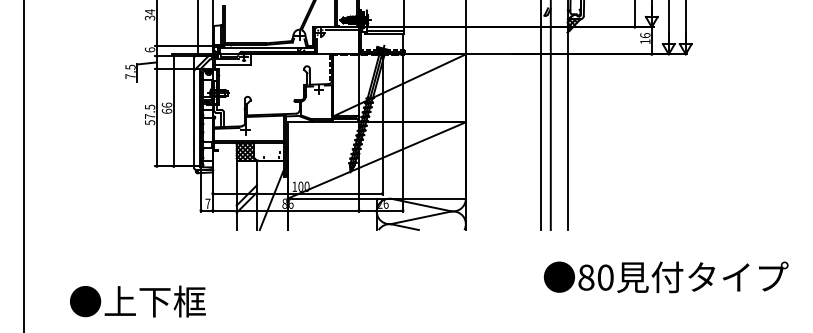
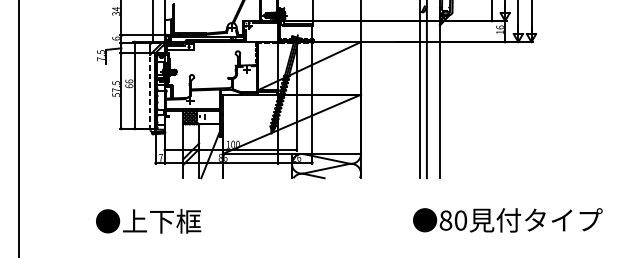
line: (194, 119) -> (150, 92), solid -> dashed
text: (665, 277) -> (507, 220), moved
text: (137, 301) -> (148, 221), moved

